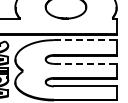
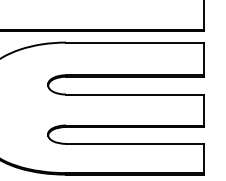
line: (85, 40) -> (135, 43), dashed -> solid
line: (85, 63) -> (135, 93), dashed -> solid

